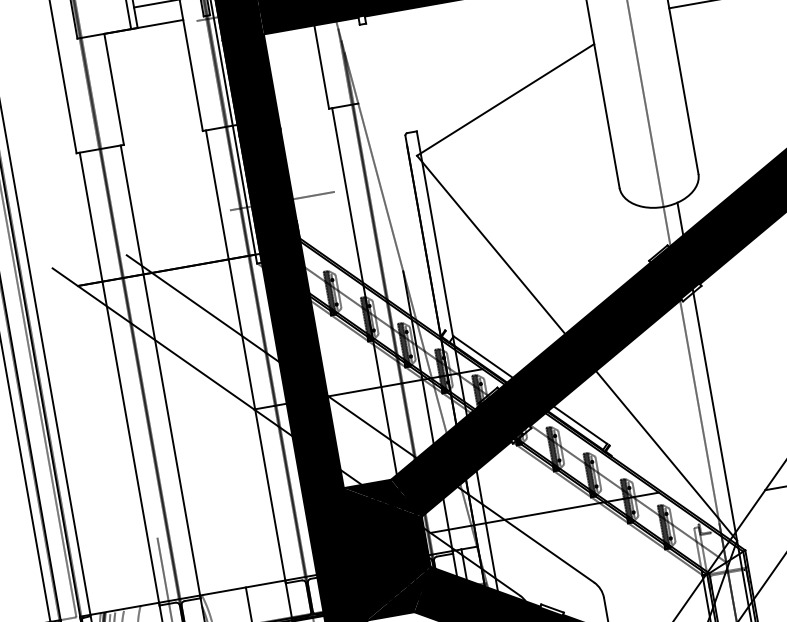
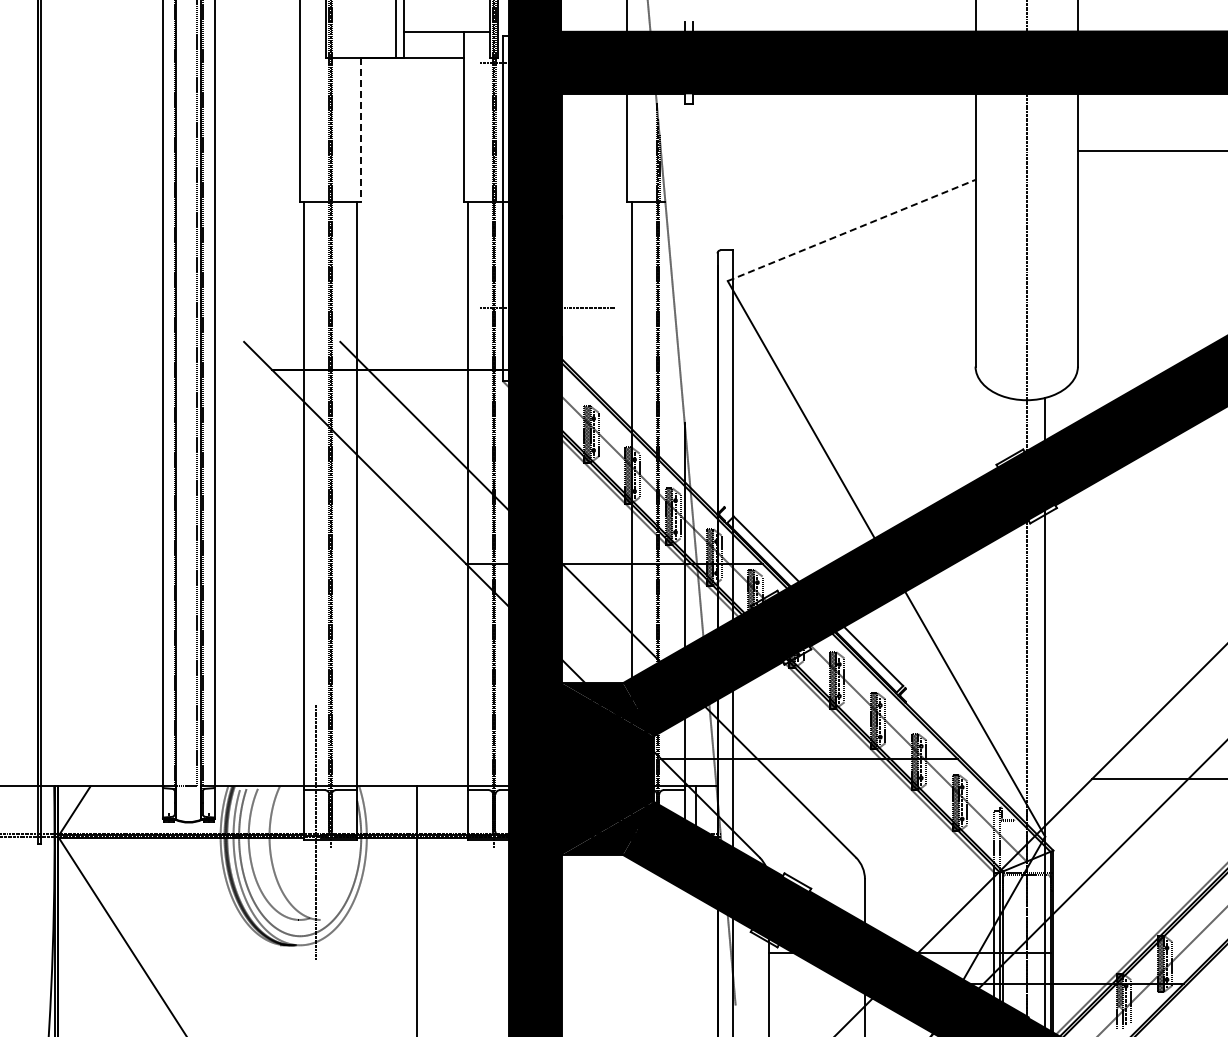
line: (114, 89) -> (361, 130), solid -> dashed
line: (505, 99) -> (851, 230), solid -> dashed

